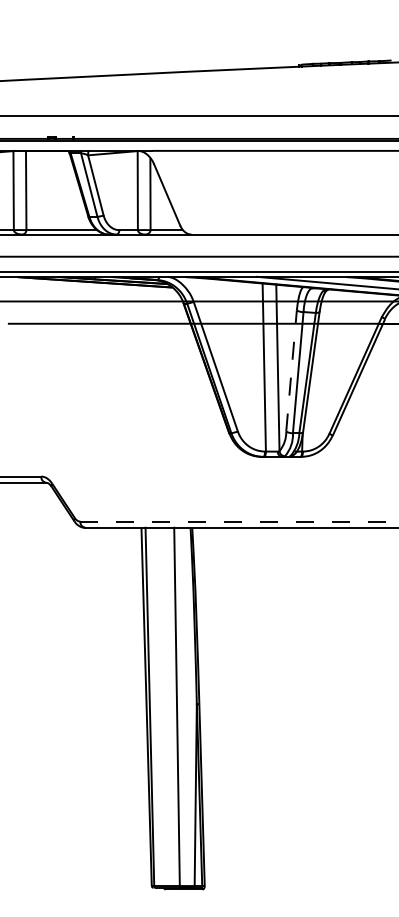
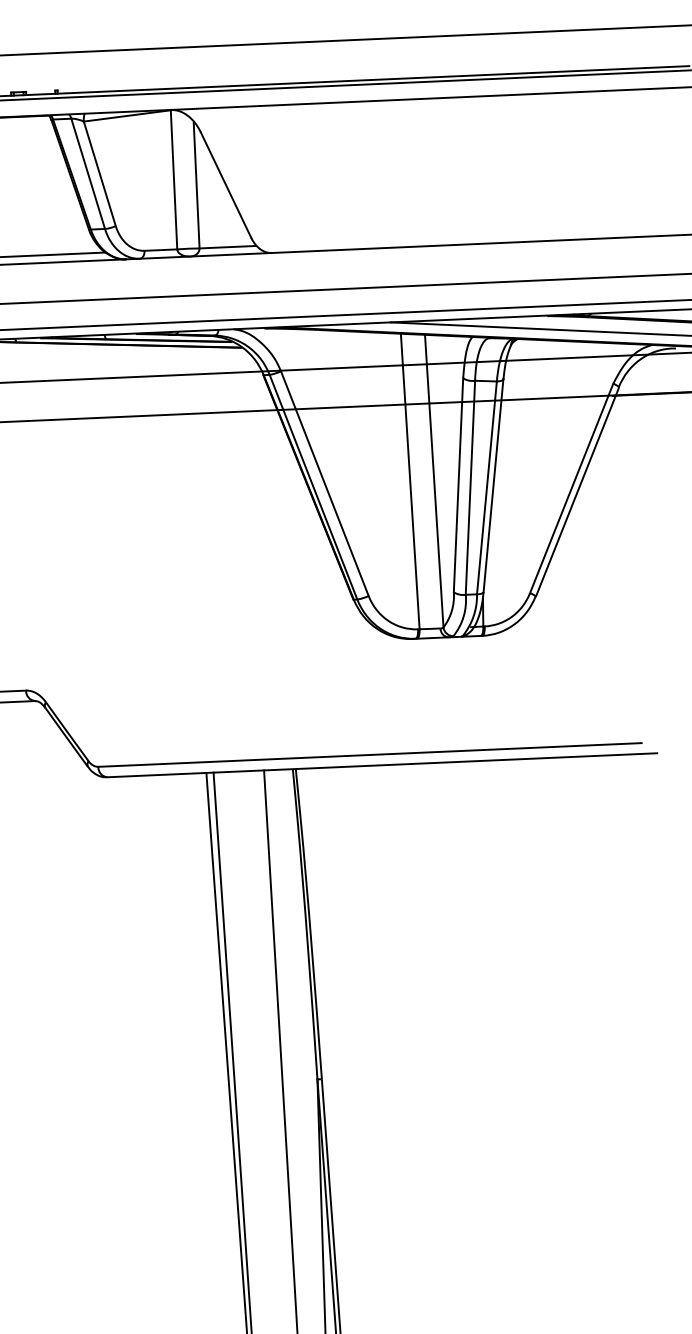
line: (291, 370) -> (458, 484), dashed -> solid
line: (235, 521) -> (371, 754), dashed -> solid

